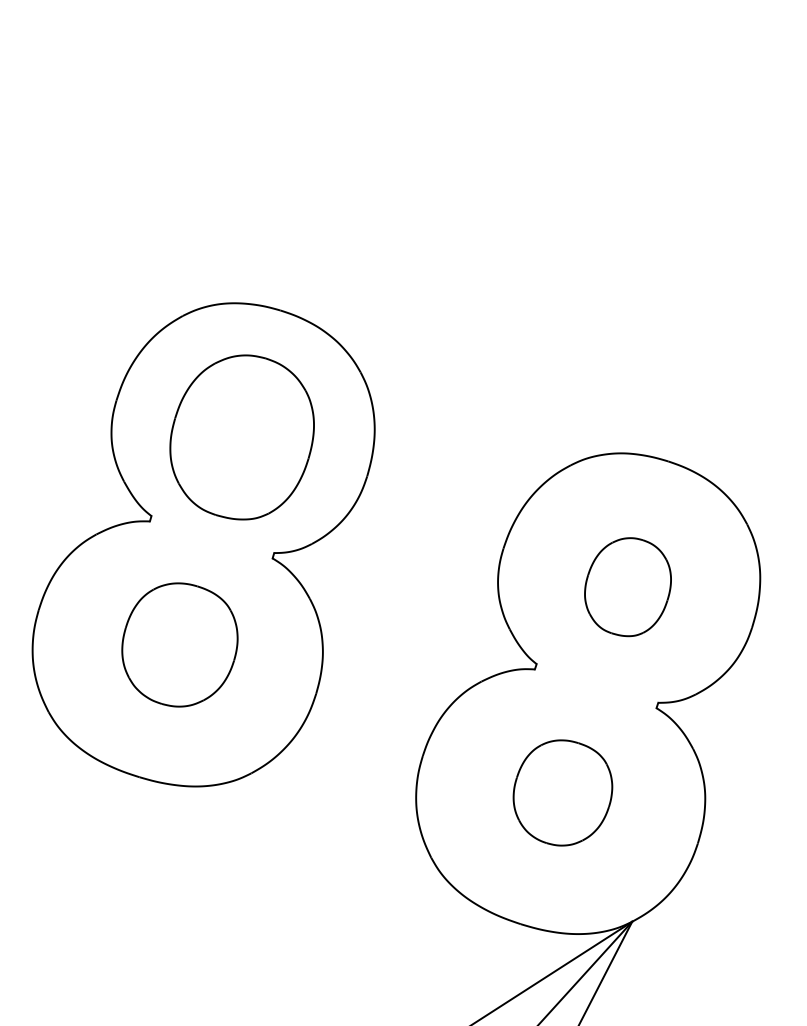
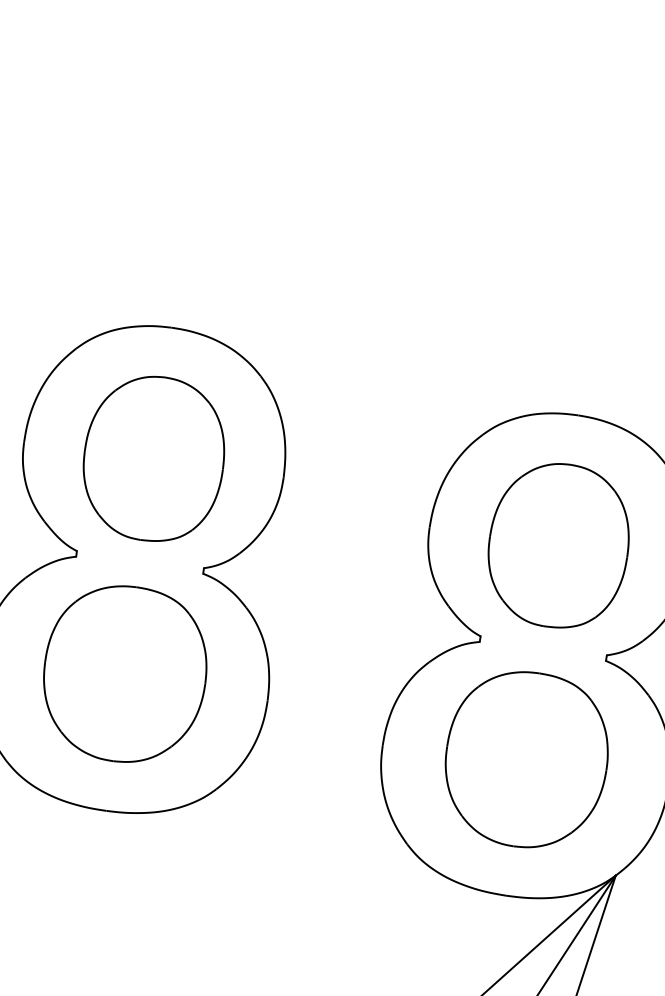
part: (627, 586) -> (558, 545), size x1.67
part: (179, 644) -> (124, 673), size x1.43
part: (562, 792) -> (526, 759), size x1.67

